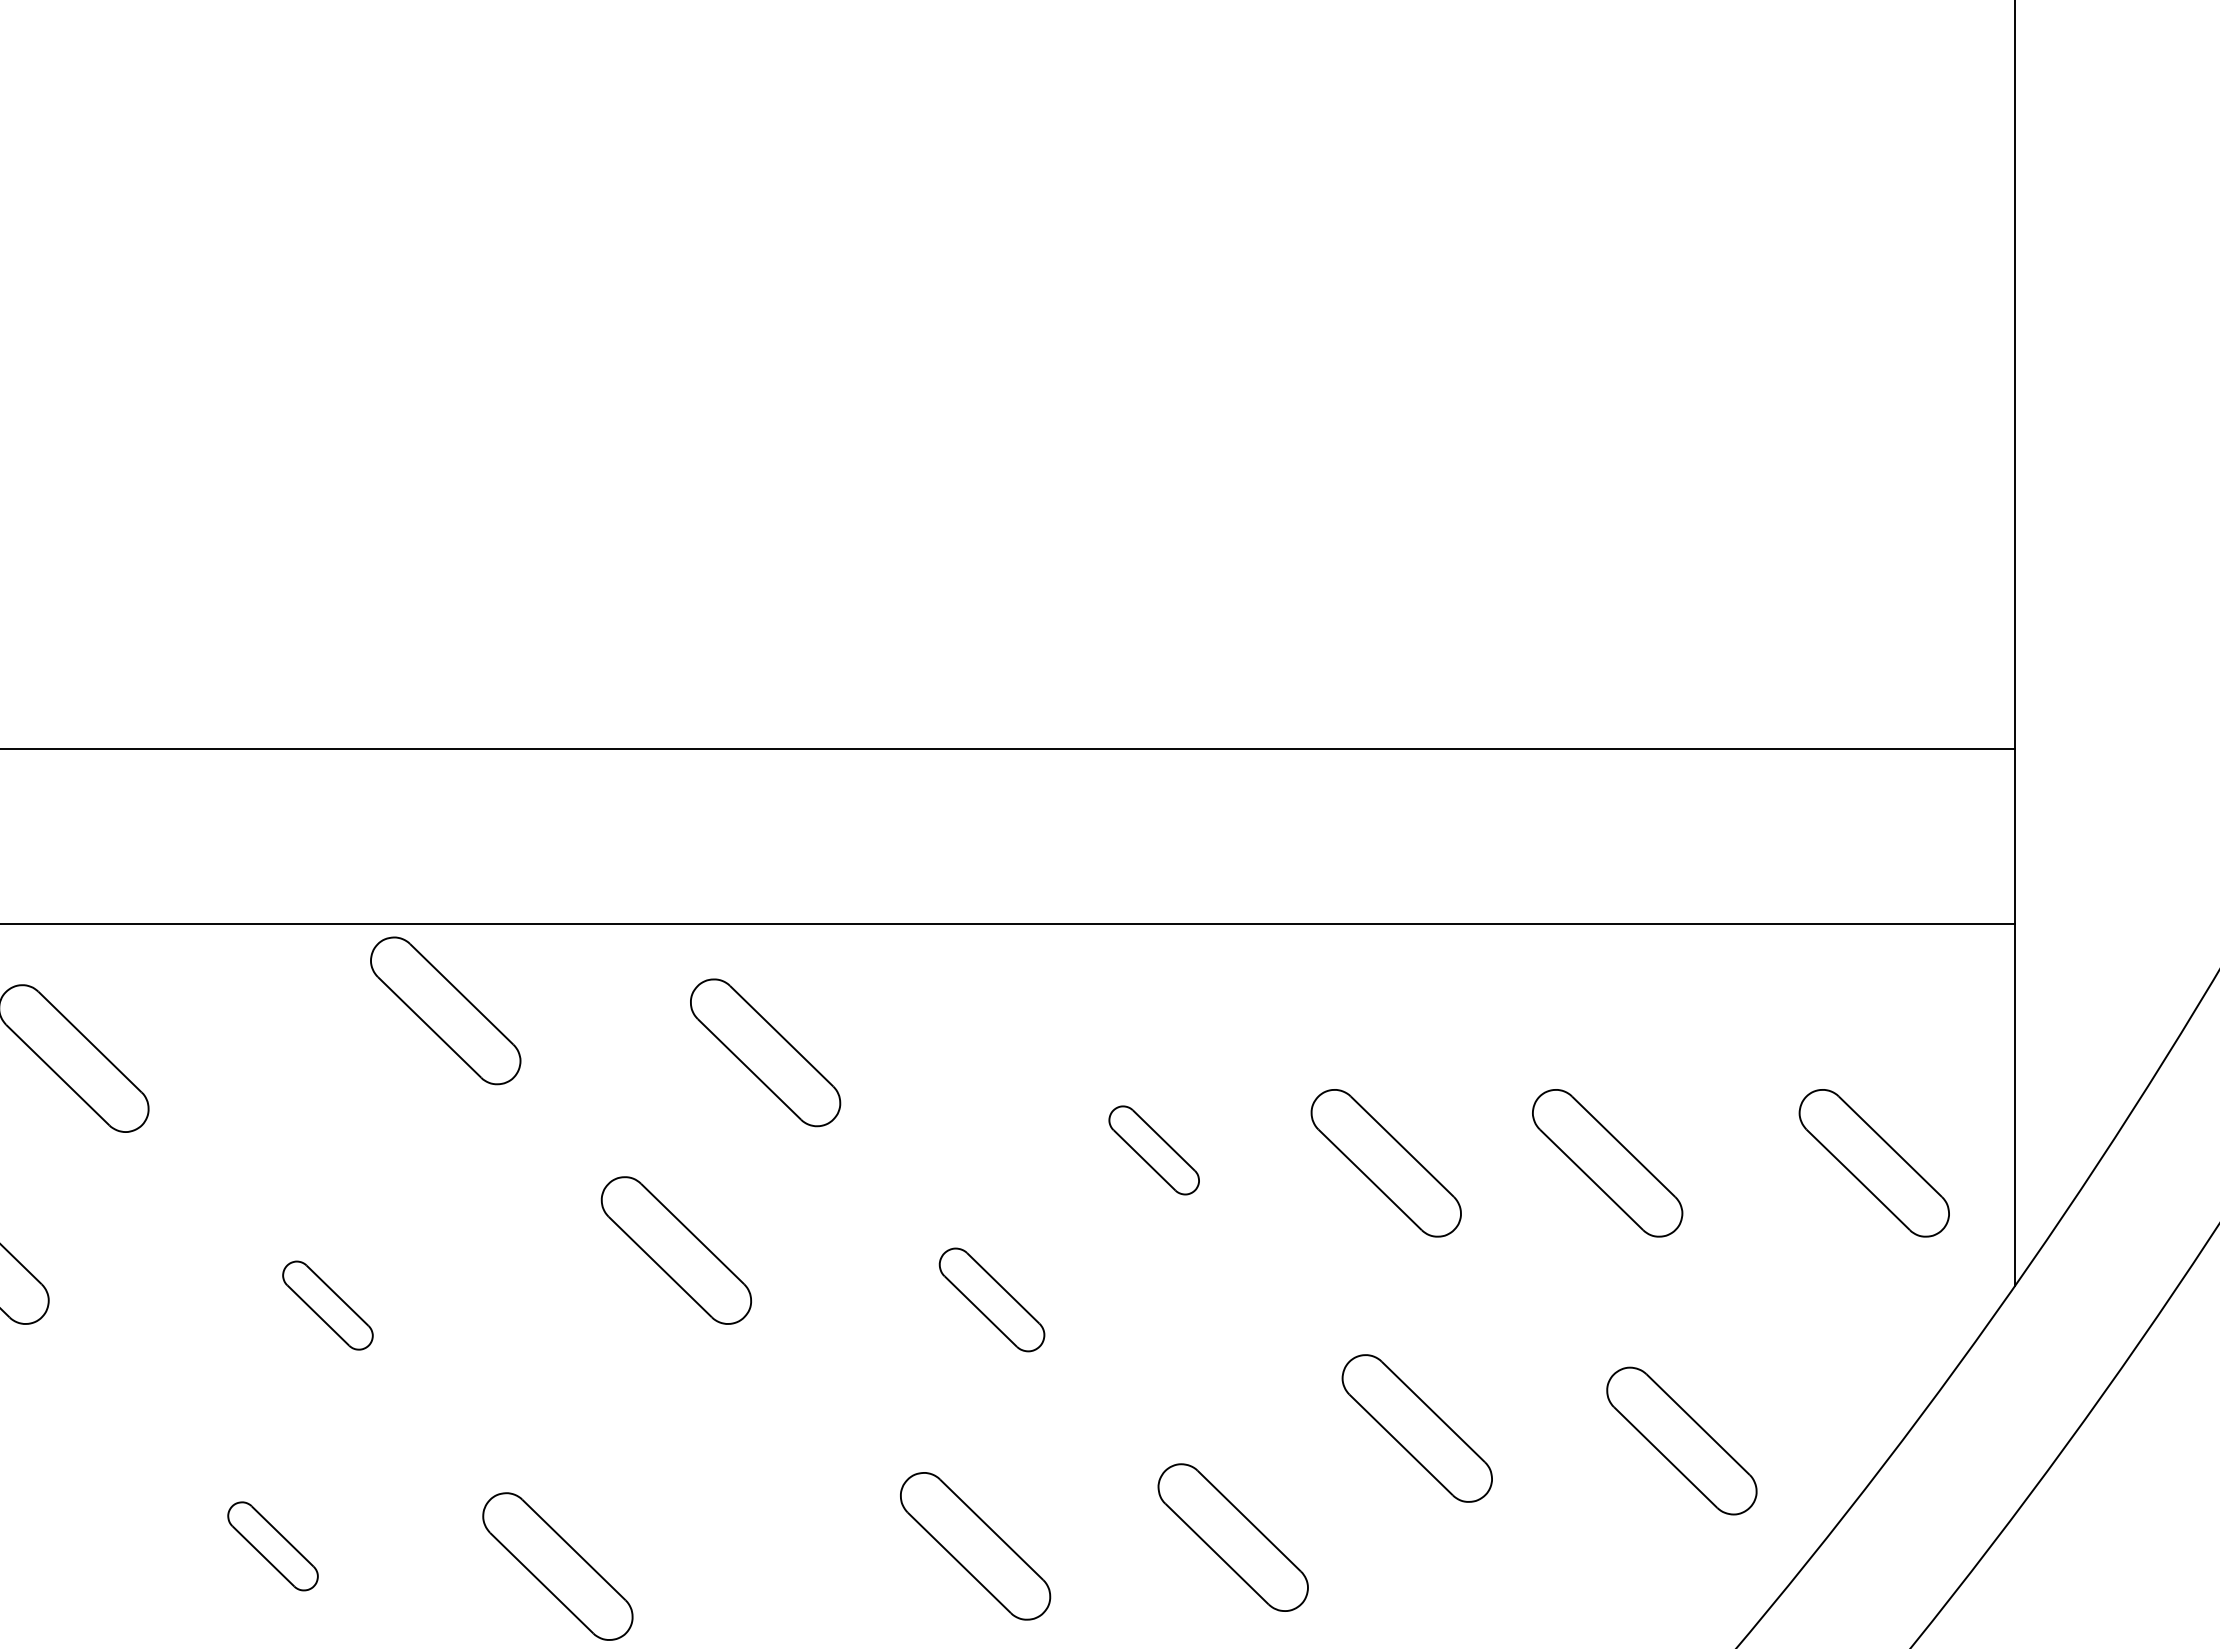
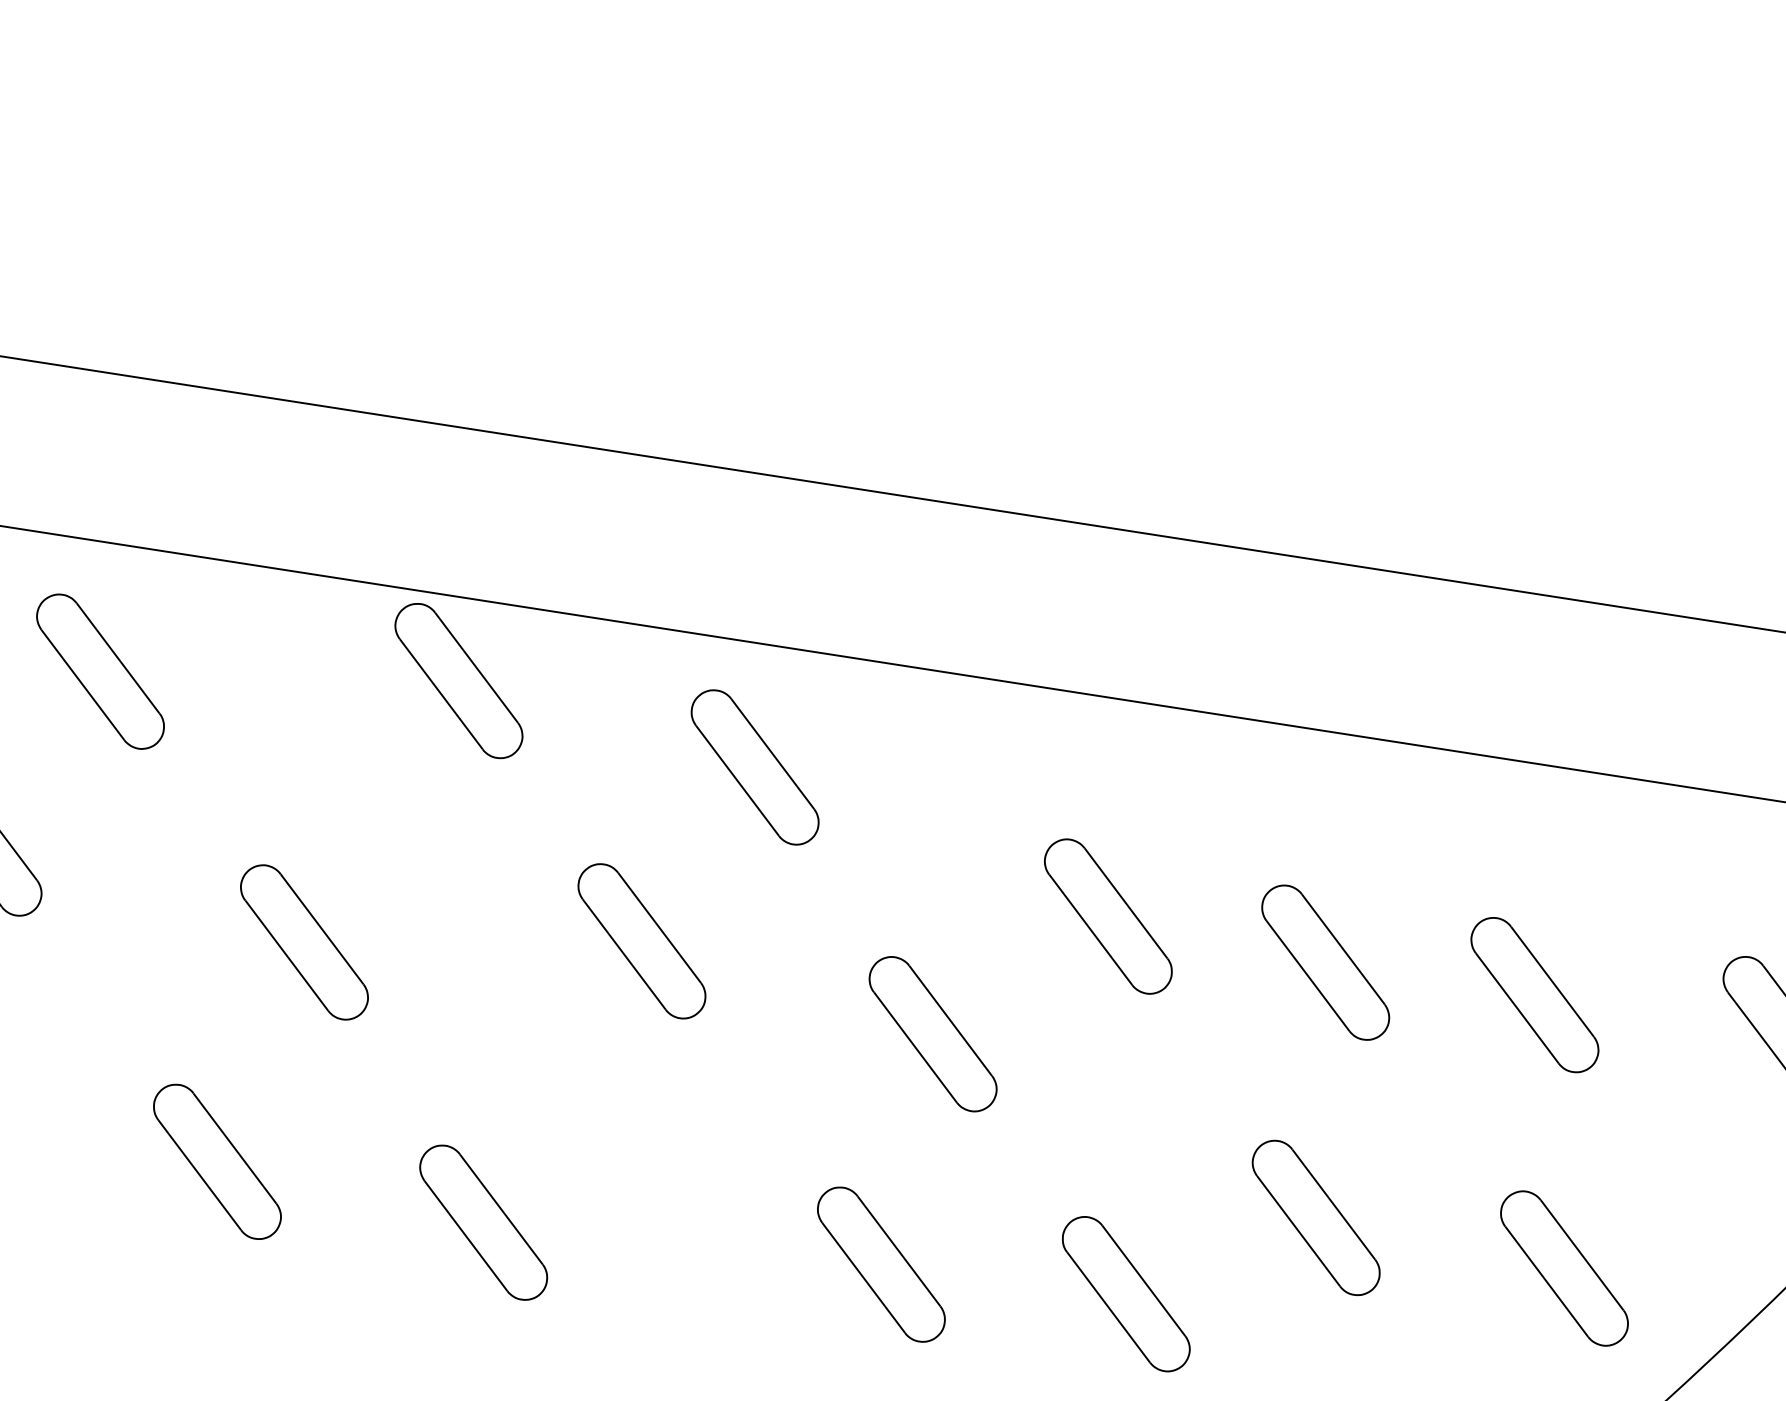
part: (1153, 1150) -> (1107, 916), size x1.67
part: (991, 1299) -> (932, 1033), size x1.43
part: (327, 1305) -> (304, 942), size x1.67
part: (272, 1546) -> (216, 1161), size x1.67

